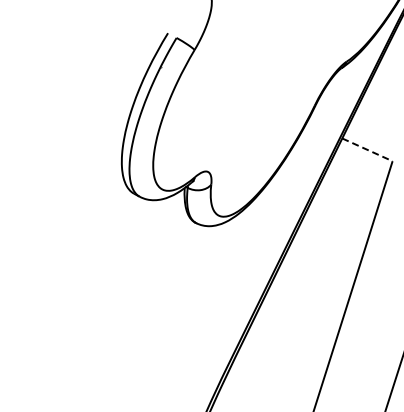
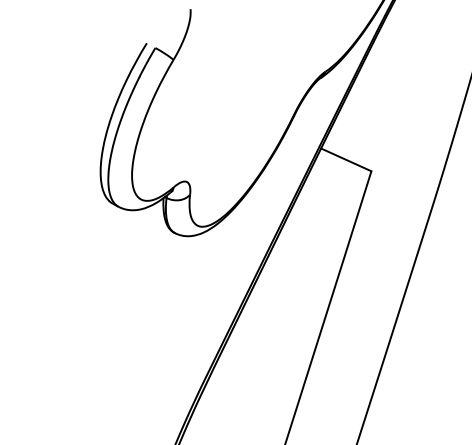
line: (367, 149) -> (346, 159), dashed -> solid

